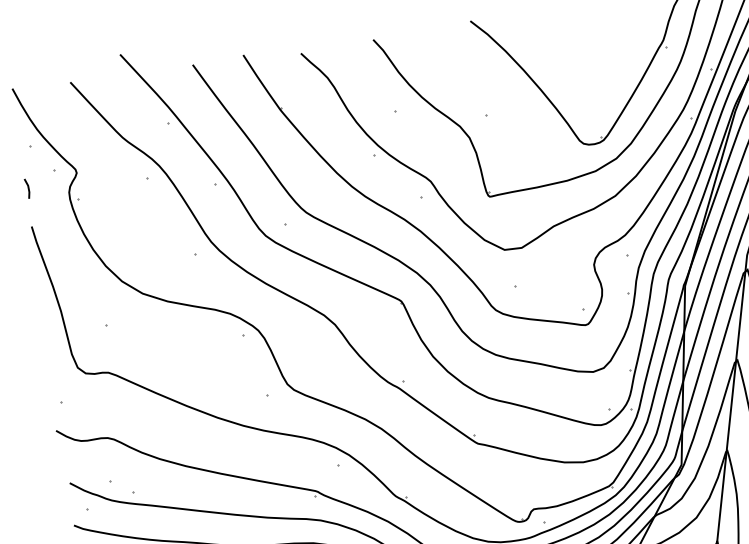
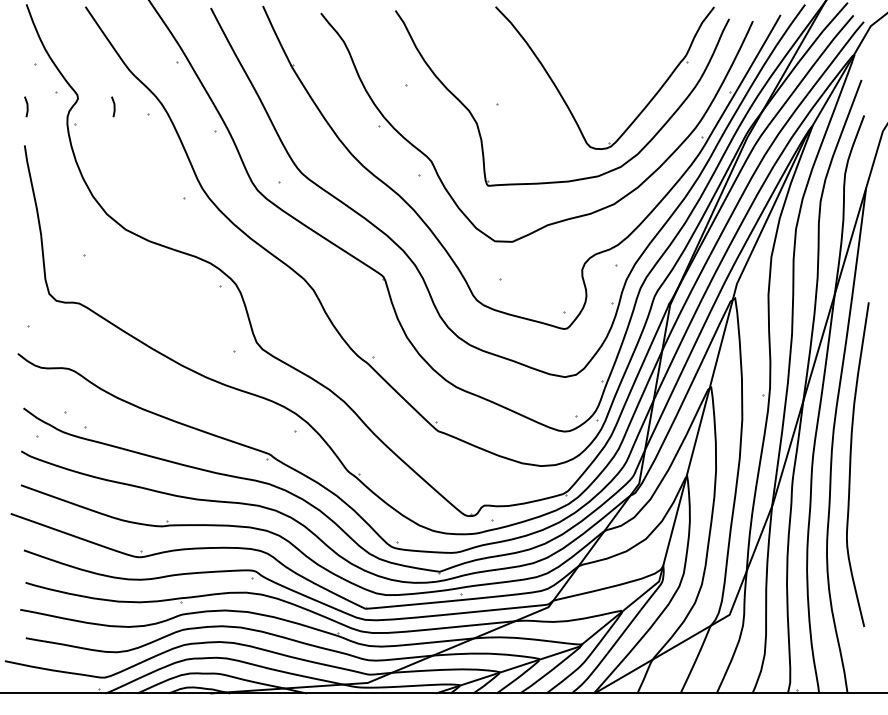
line: (112, 175) -> (113, 106), added

